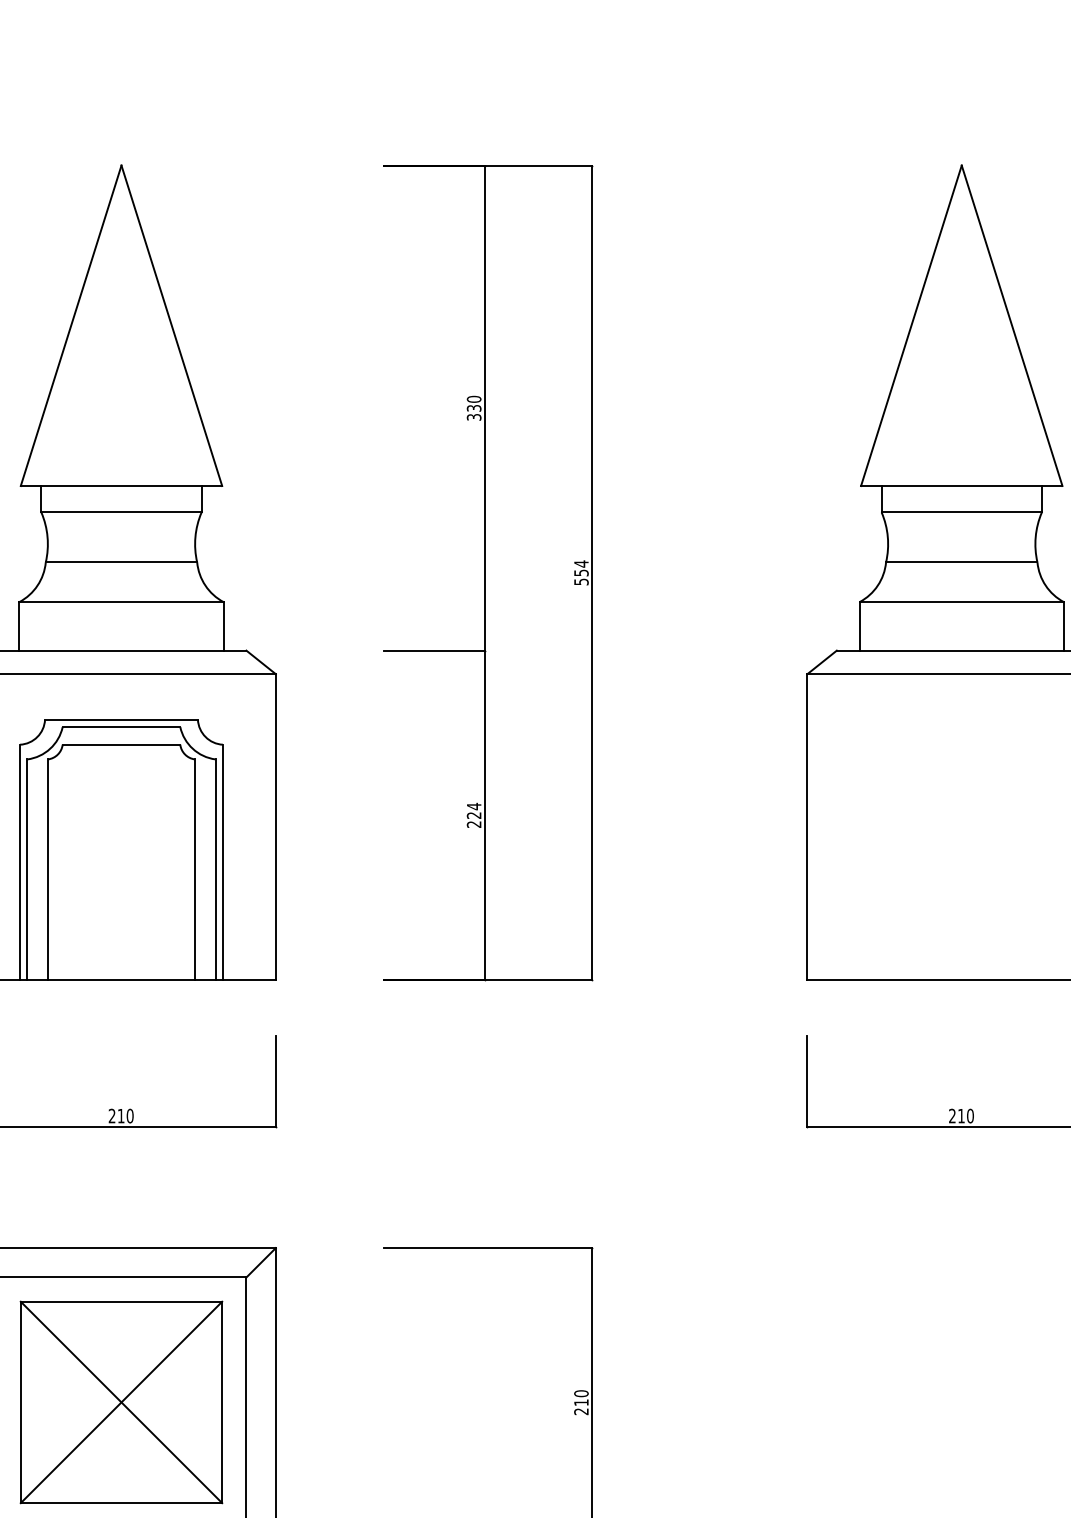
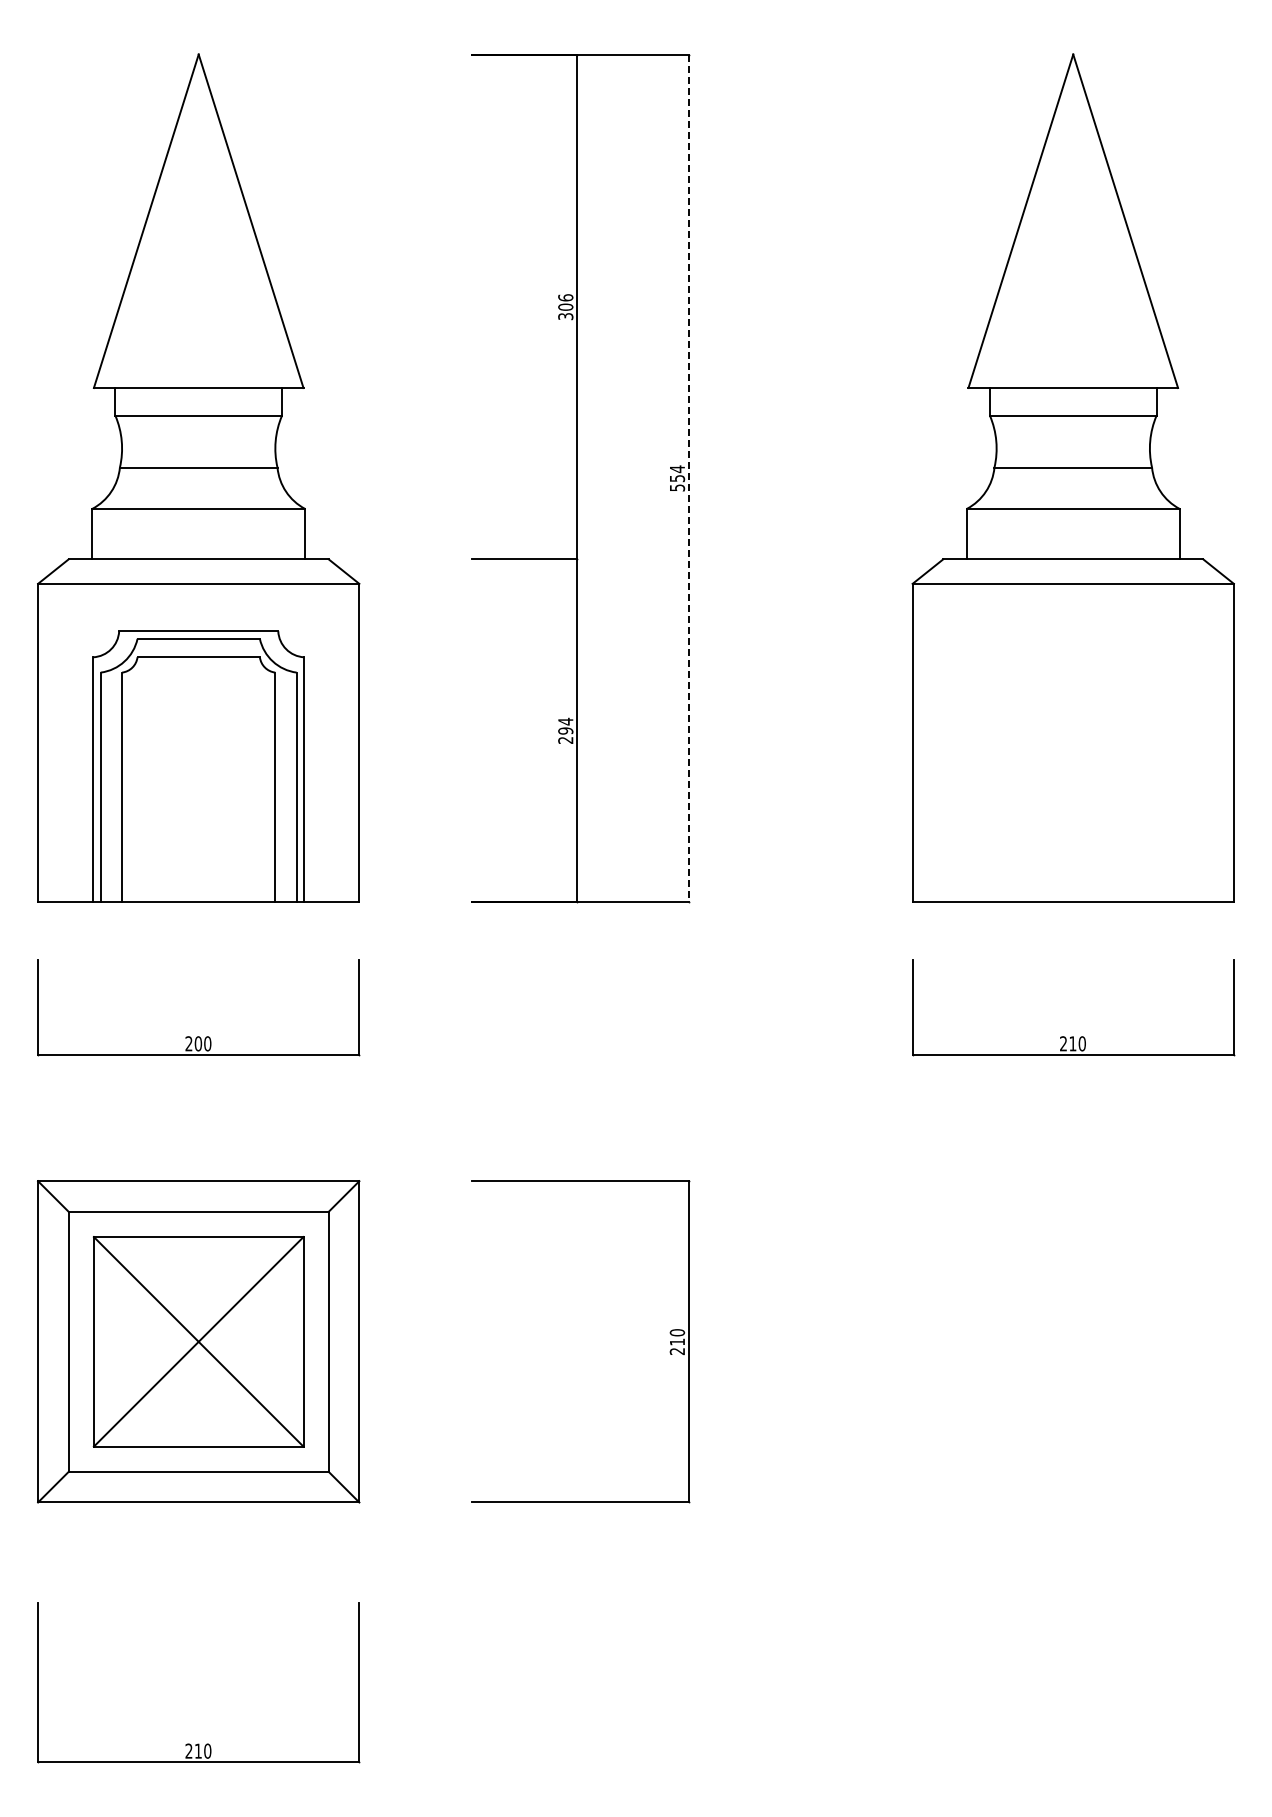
text: (473, 403) -> (565, 302), 330 -> 306
line: (592, 572) -> (688, 478), solid -> dashed
text: (473, 815) -> (565, 730), 224 -> 294
text: (121, 1115) -> (198, 1043), 210 -> 200

